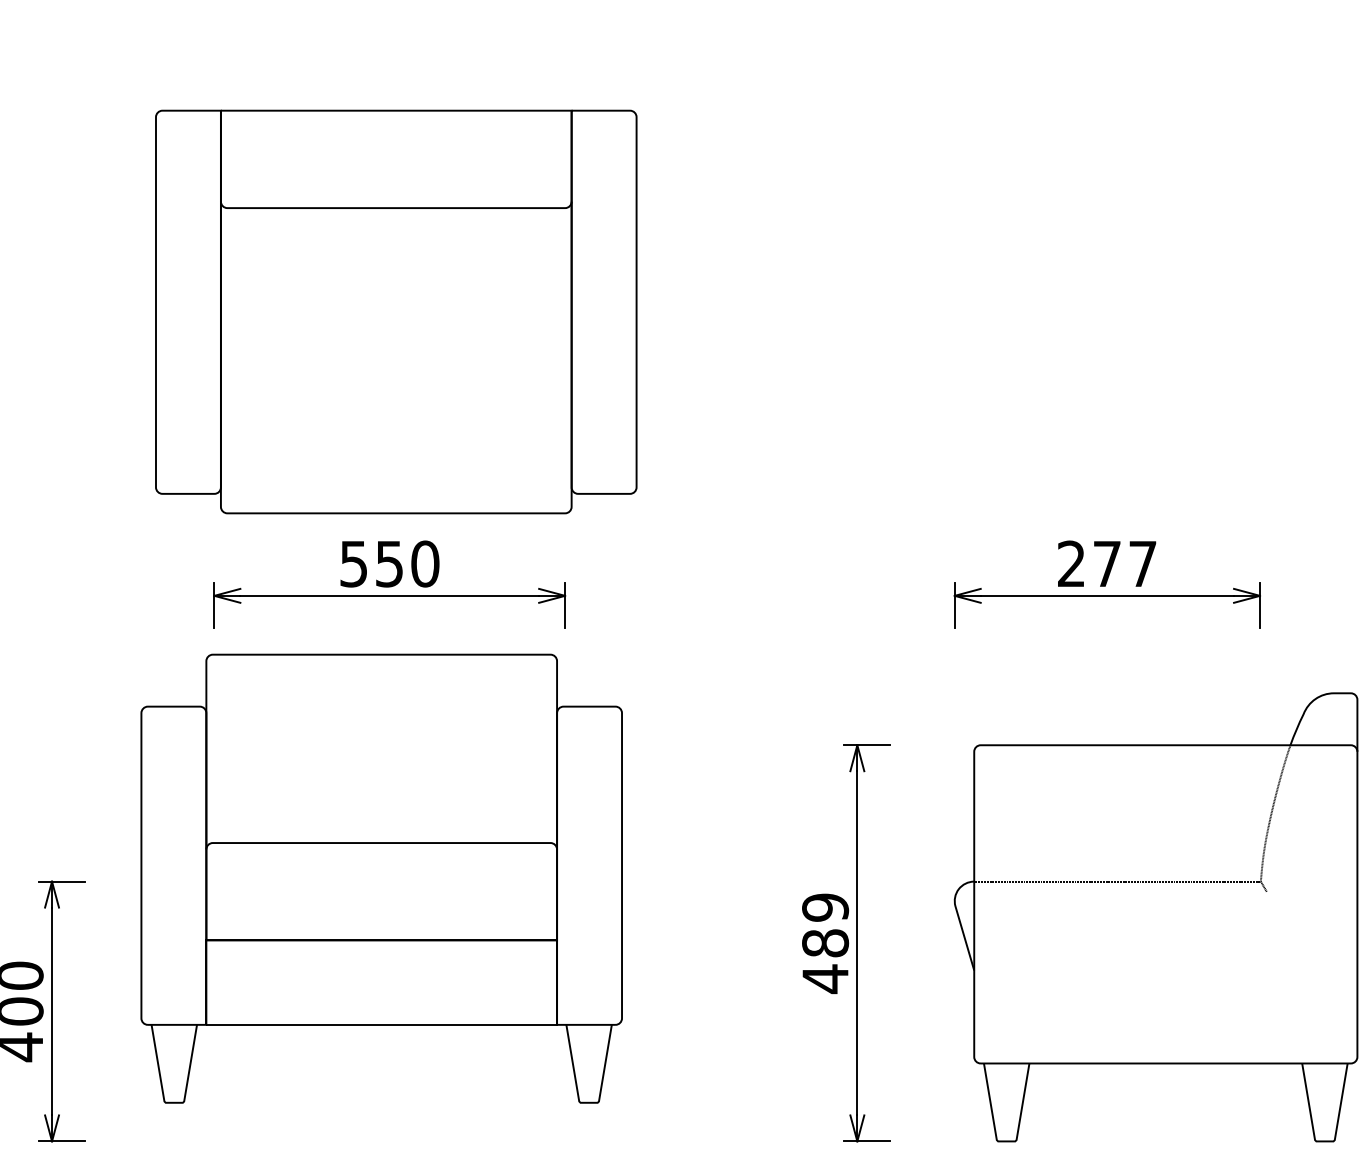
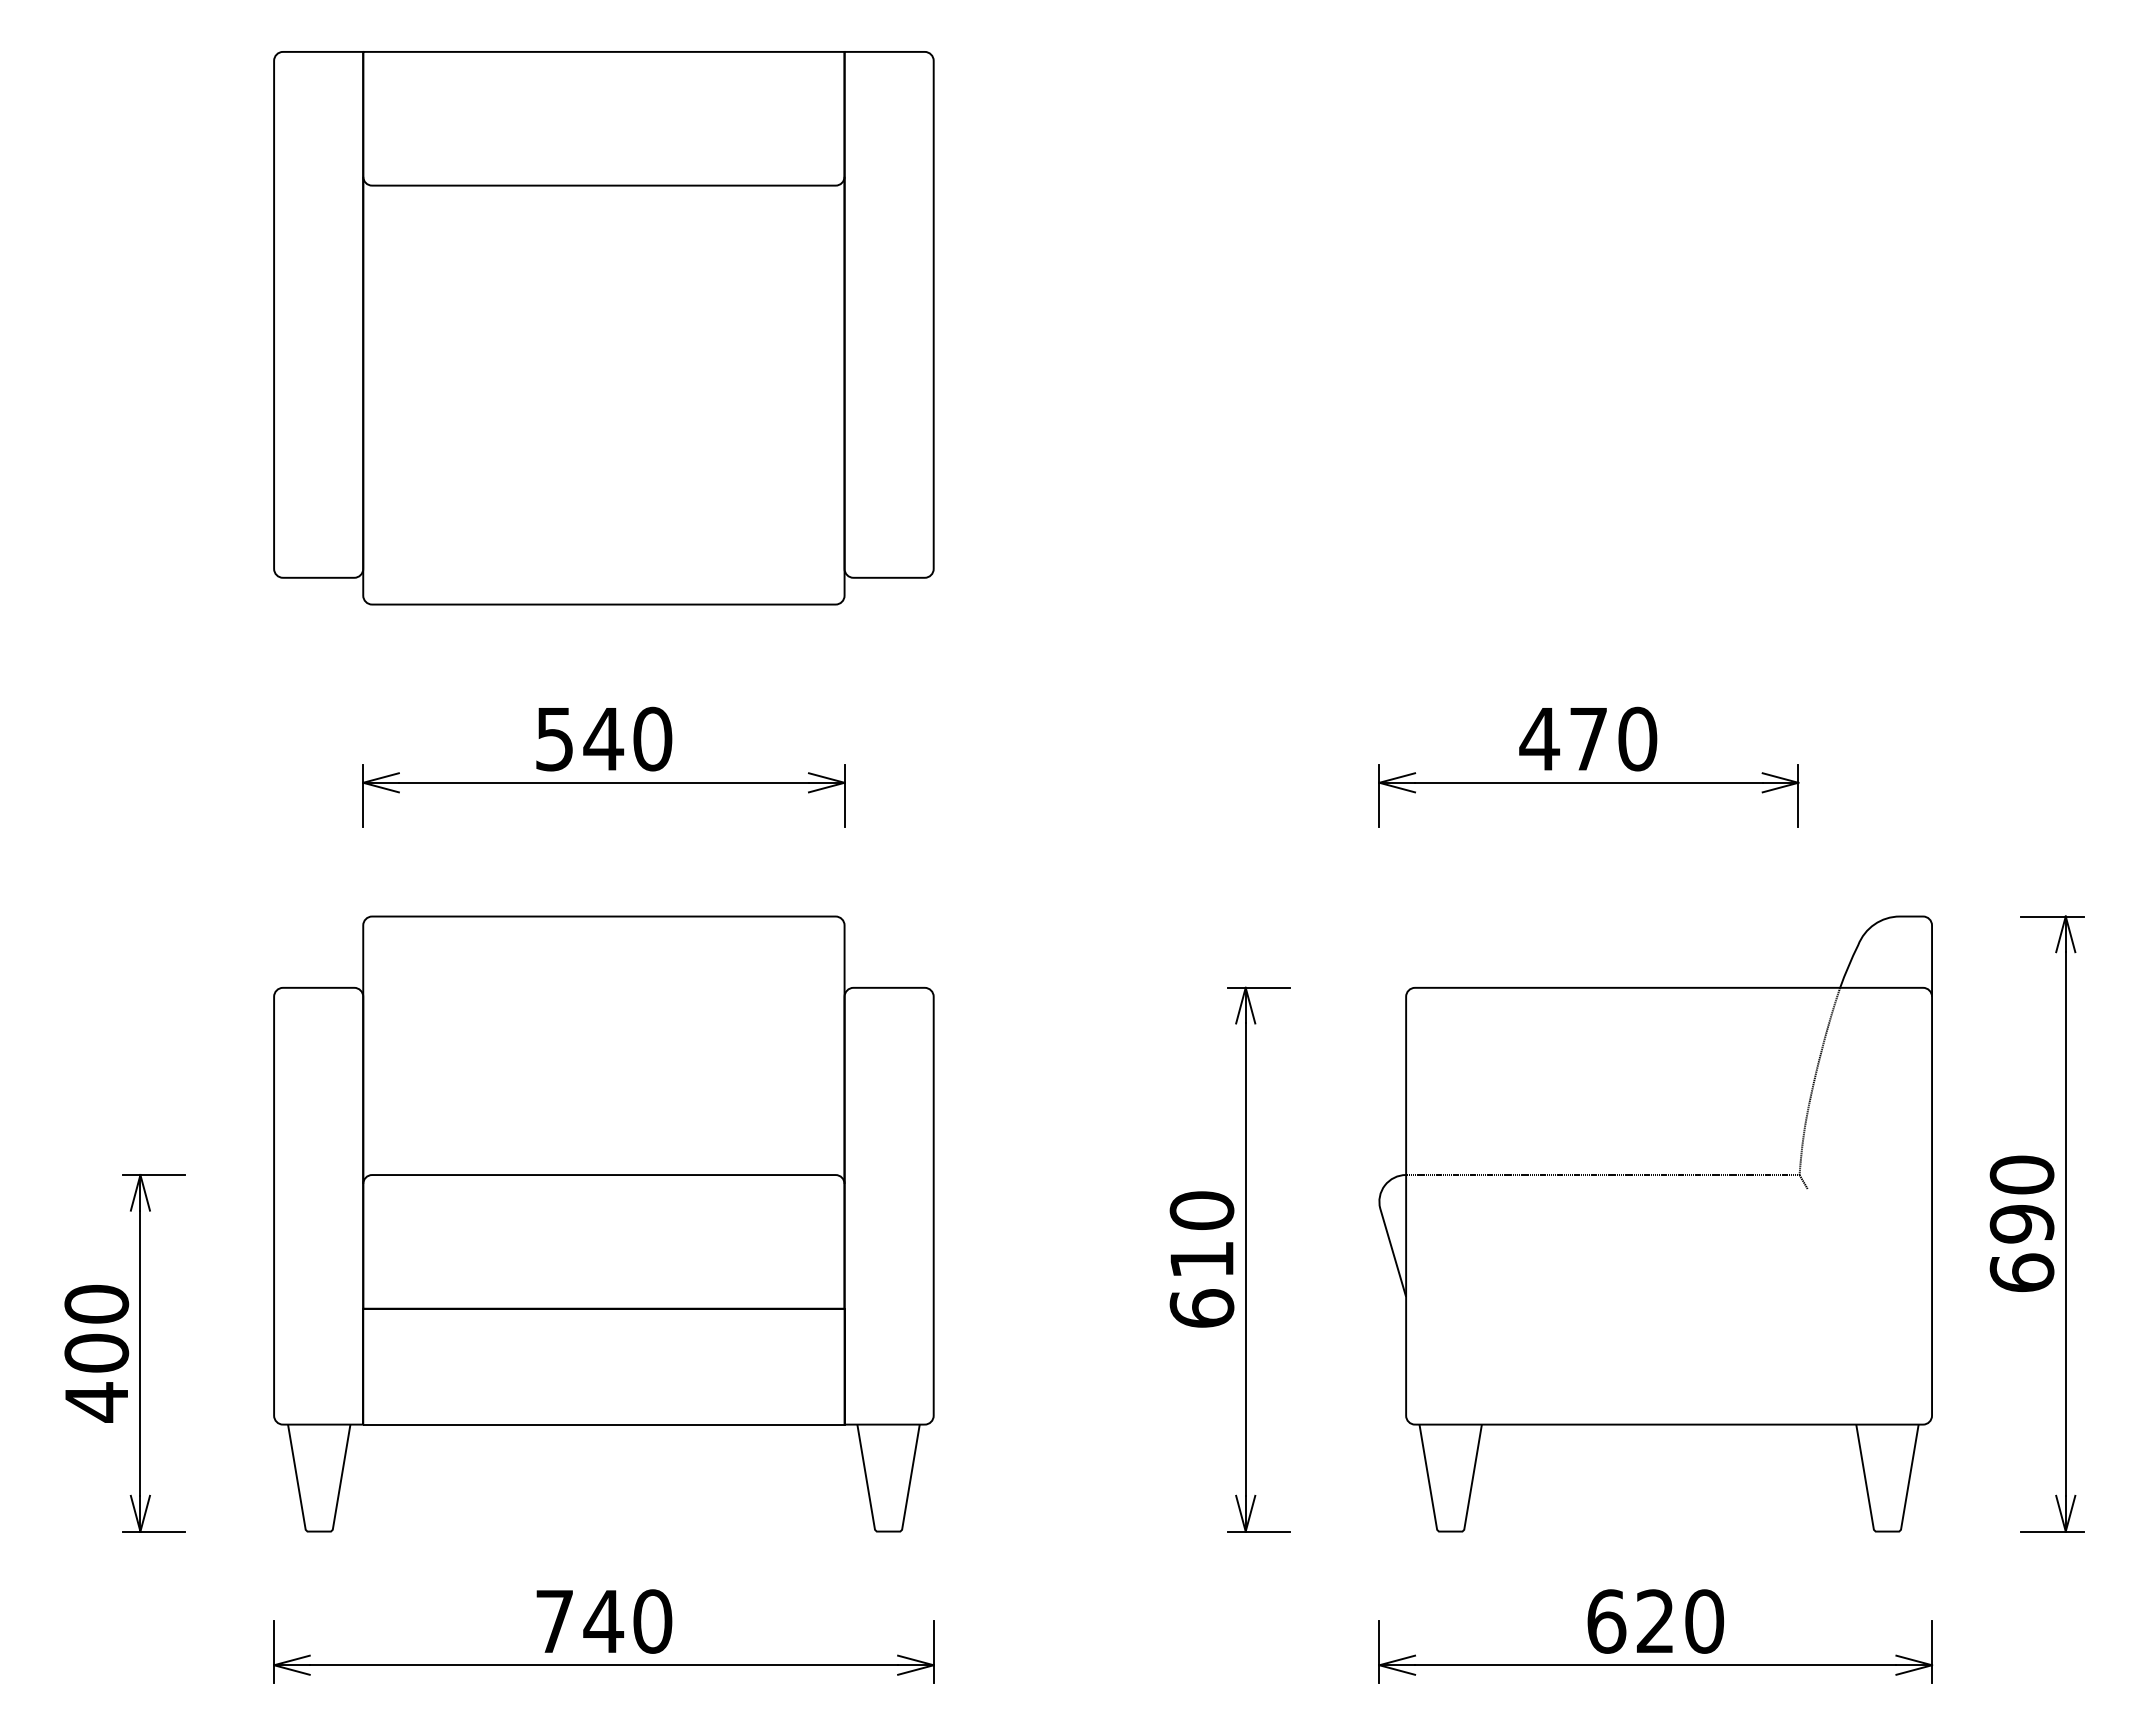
part: (395, 312) -> (603, 328), moved
text: (1107, 563) -> (1588, 738), 277 -> 470
text: (389, 564) -> (603, 739), 550 -> 540
part: (381, 878) -> (603, 1223), moved
text: (825, 943) -> (1201, 1260), 489 -> 610

